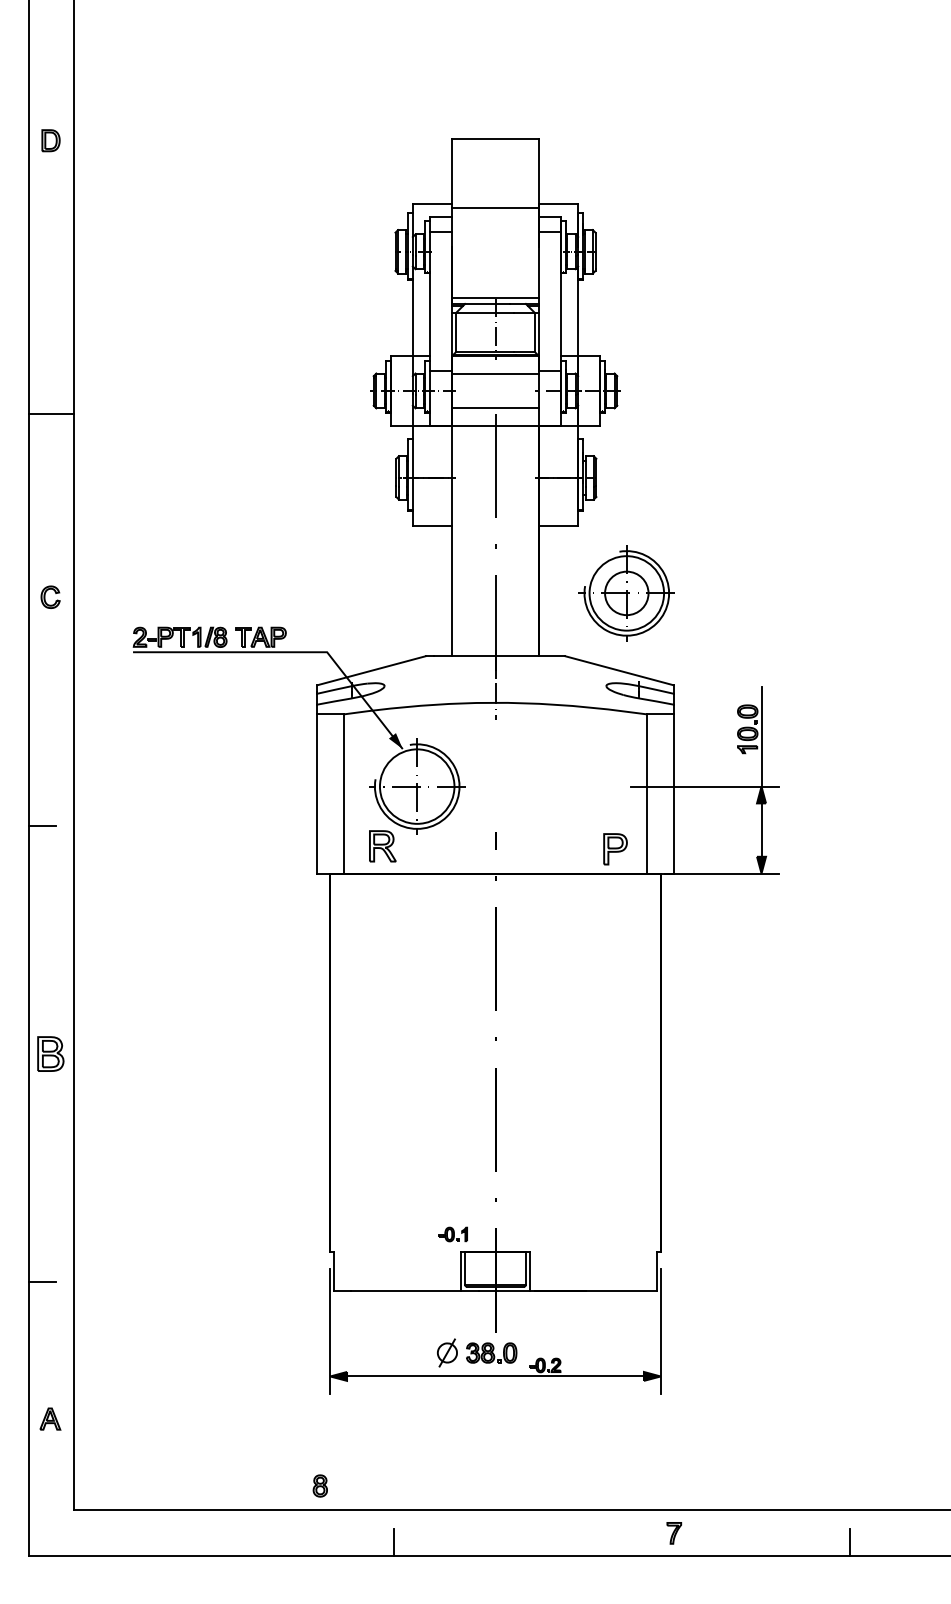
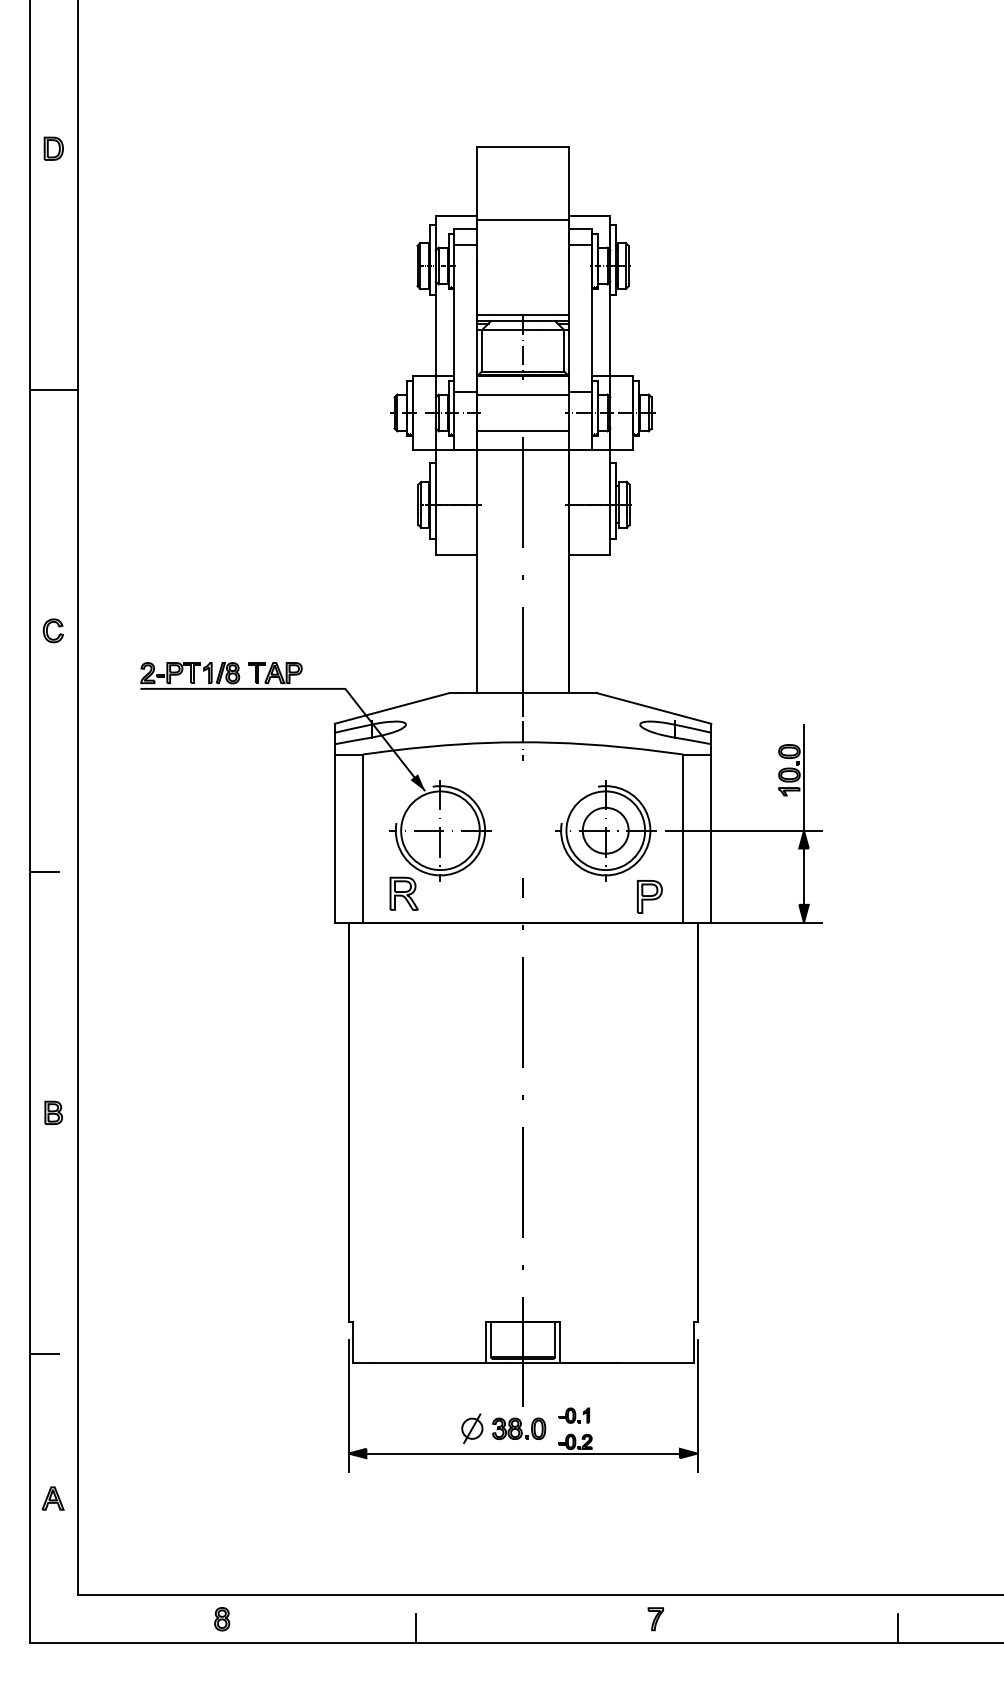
line: (51, 413) -> (54, 389), moved
part: (626, 593) -> (605, 830), moved
part: (50, 1053) -> (53, 1112), size x0.62
part: (452, 1234) -> (573, 1415), moved
part: (320, 1486) -> (222, 1619), moved
part: (673, 1533) -> (655, 1619), moved

